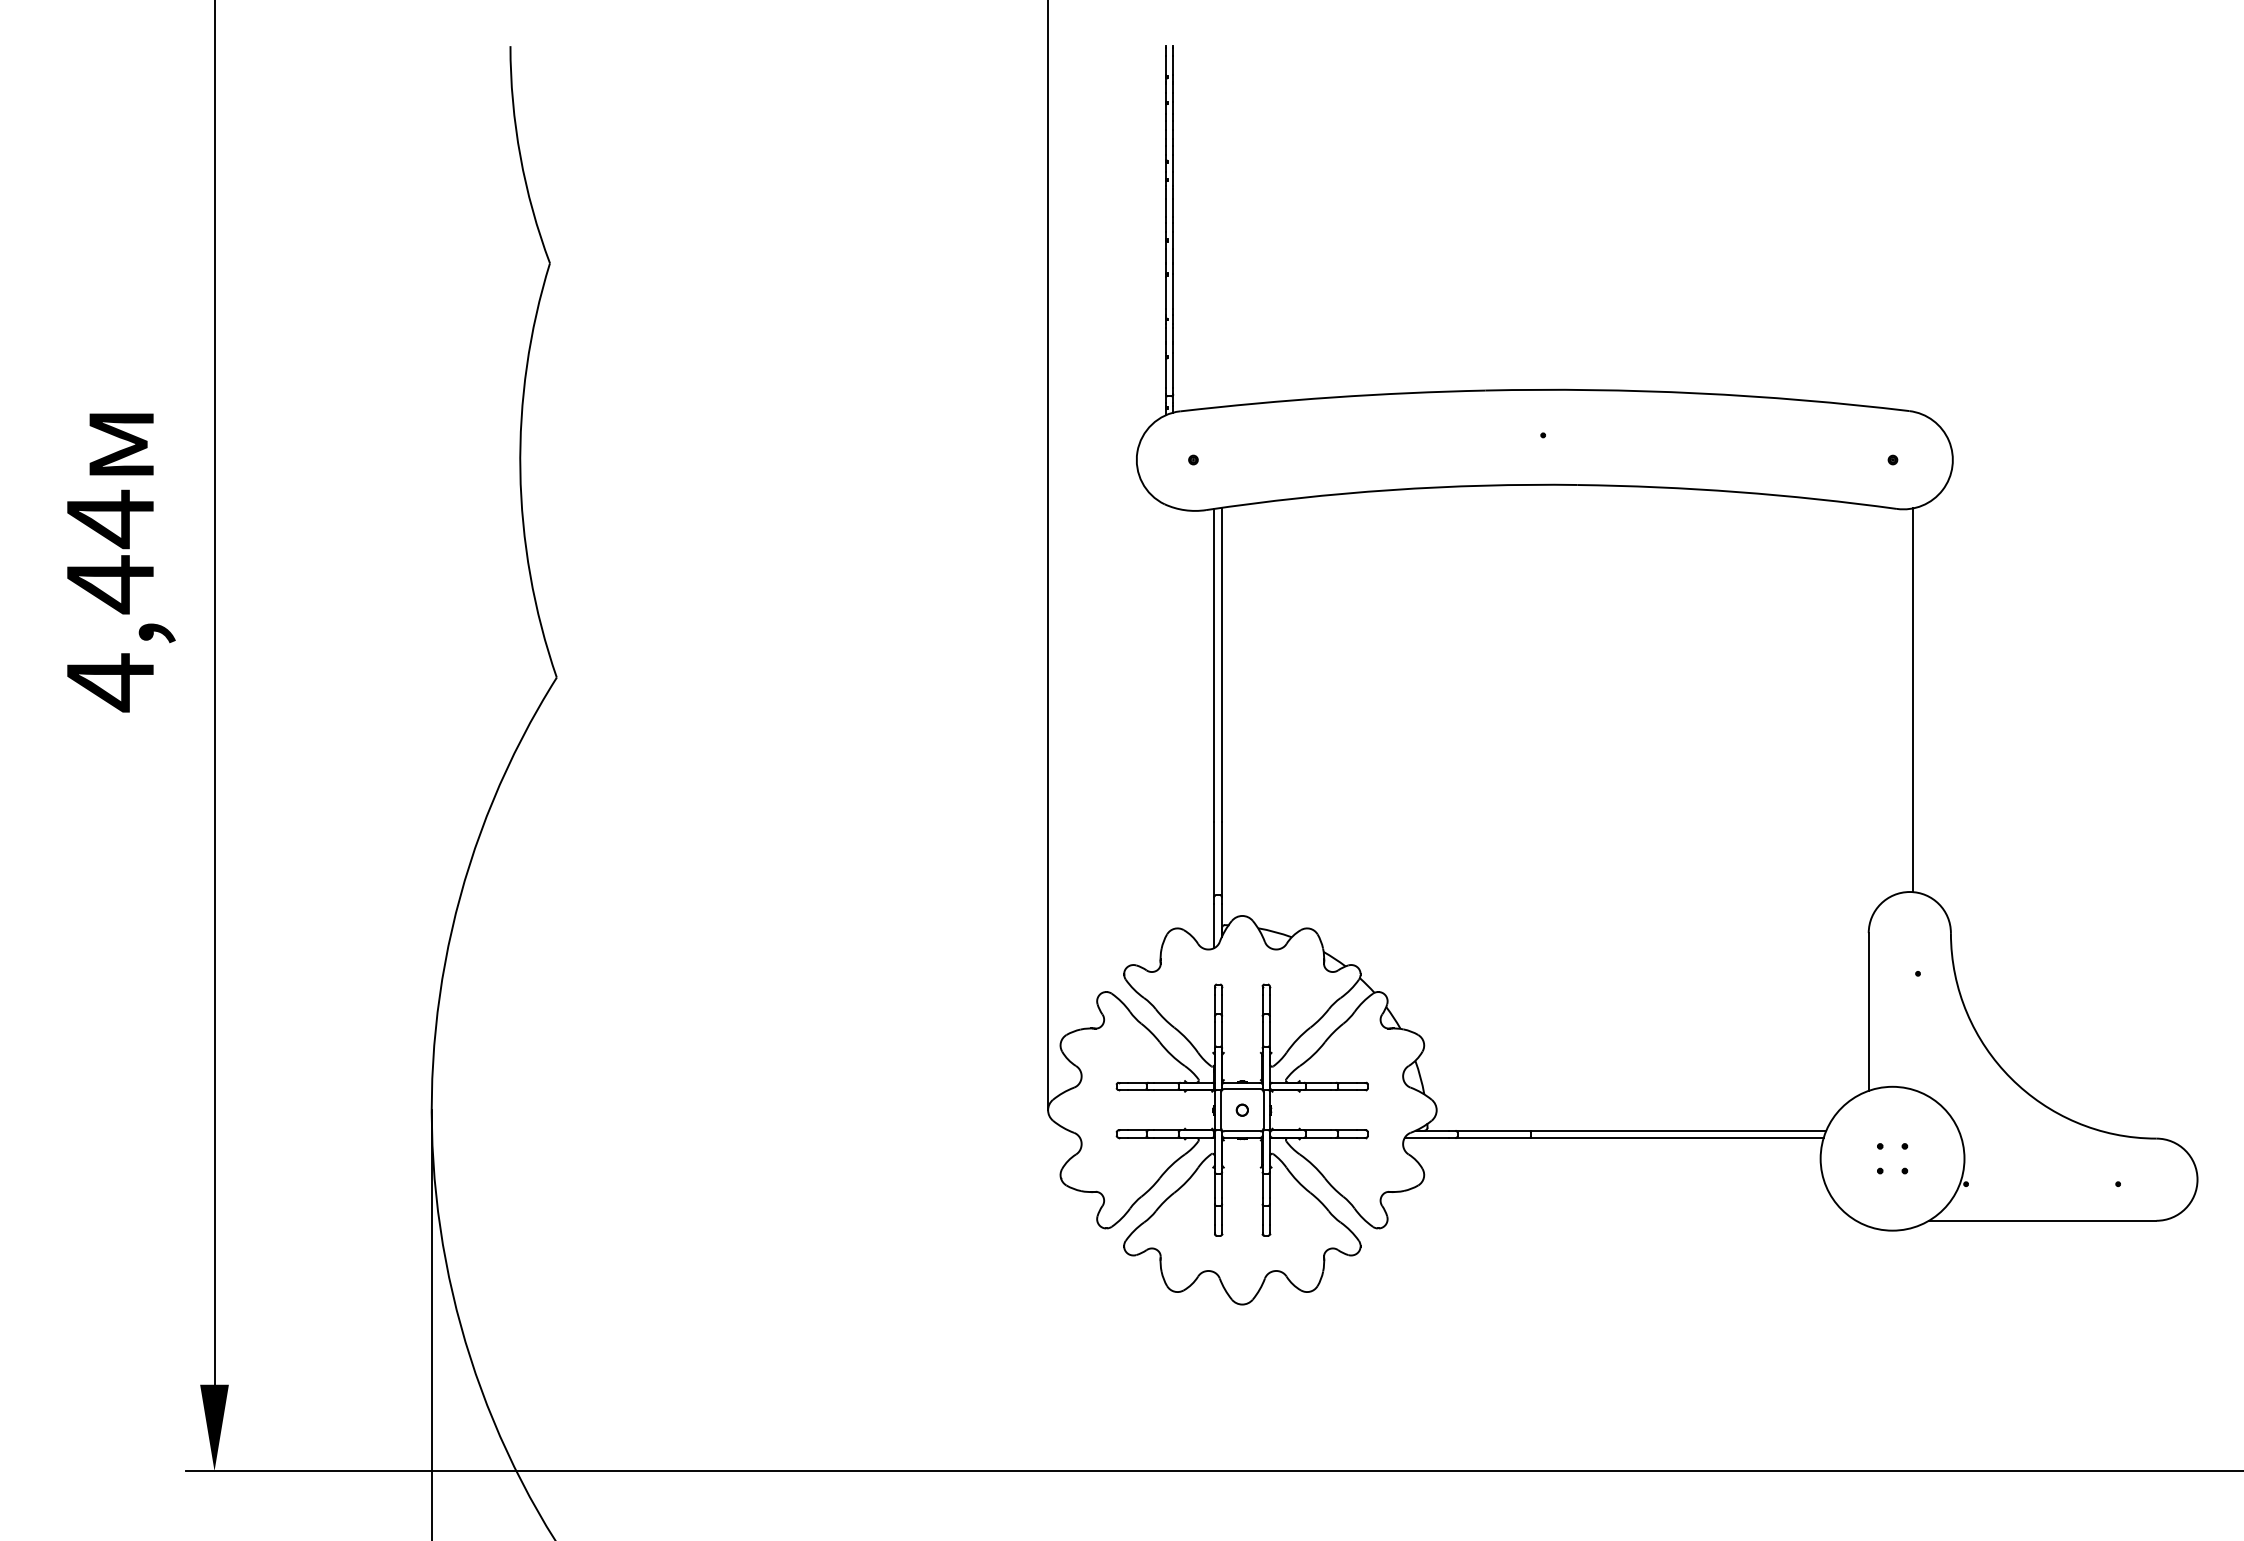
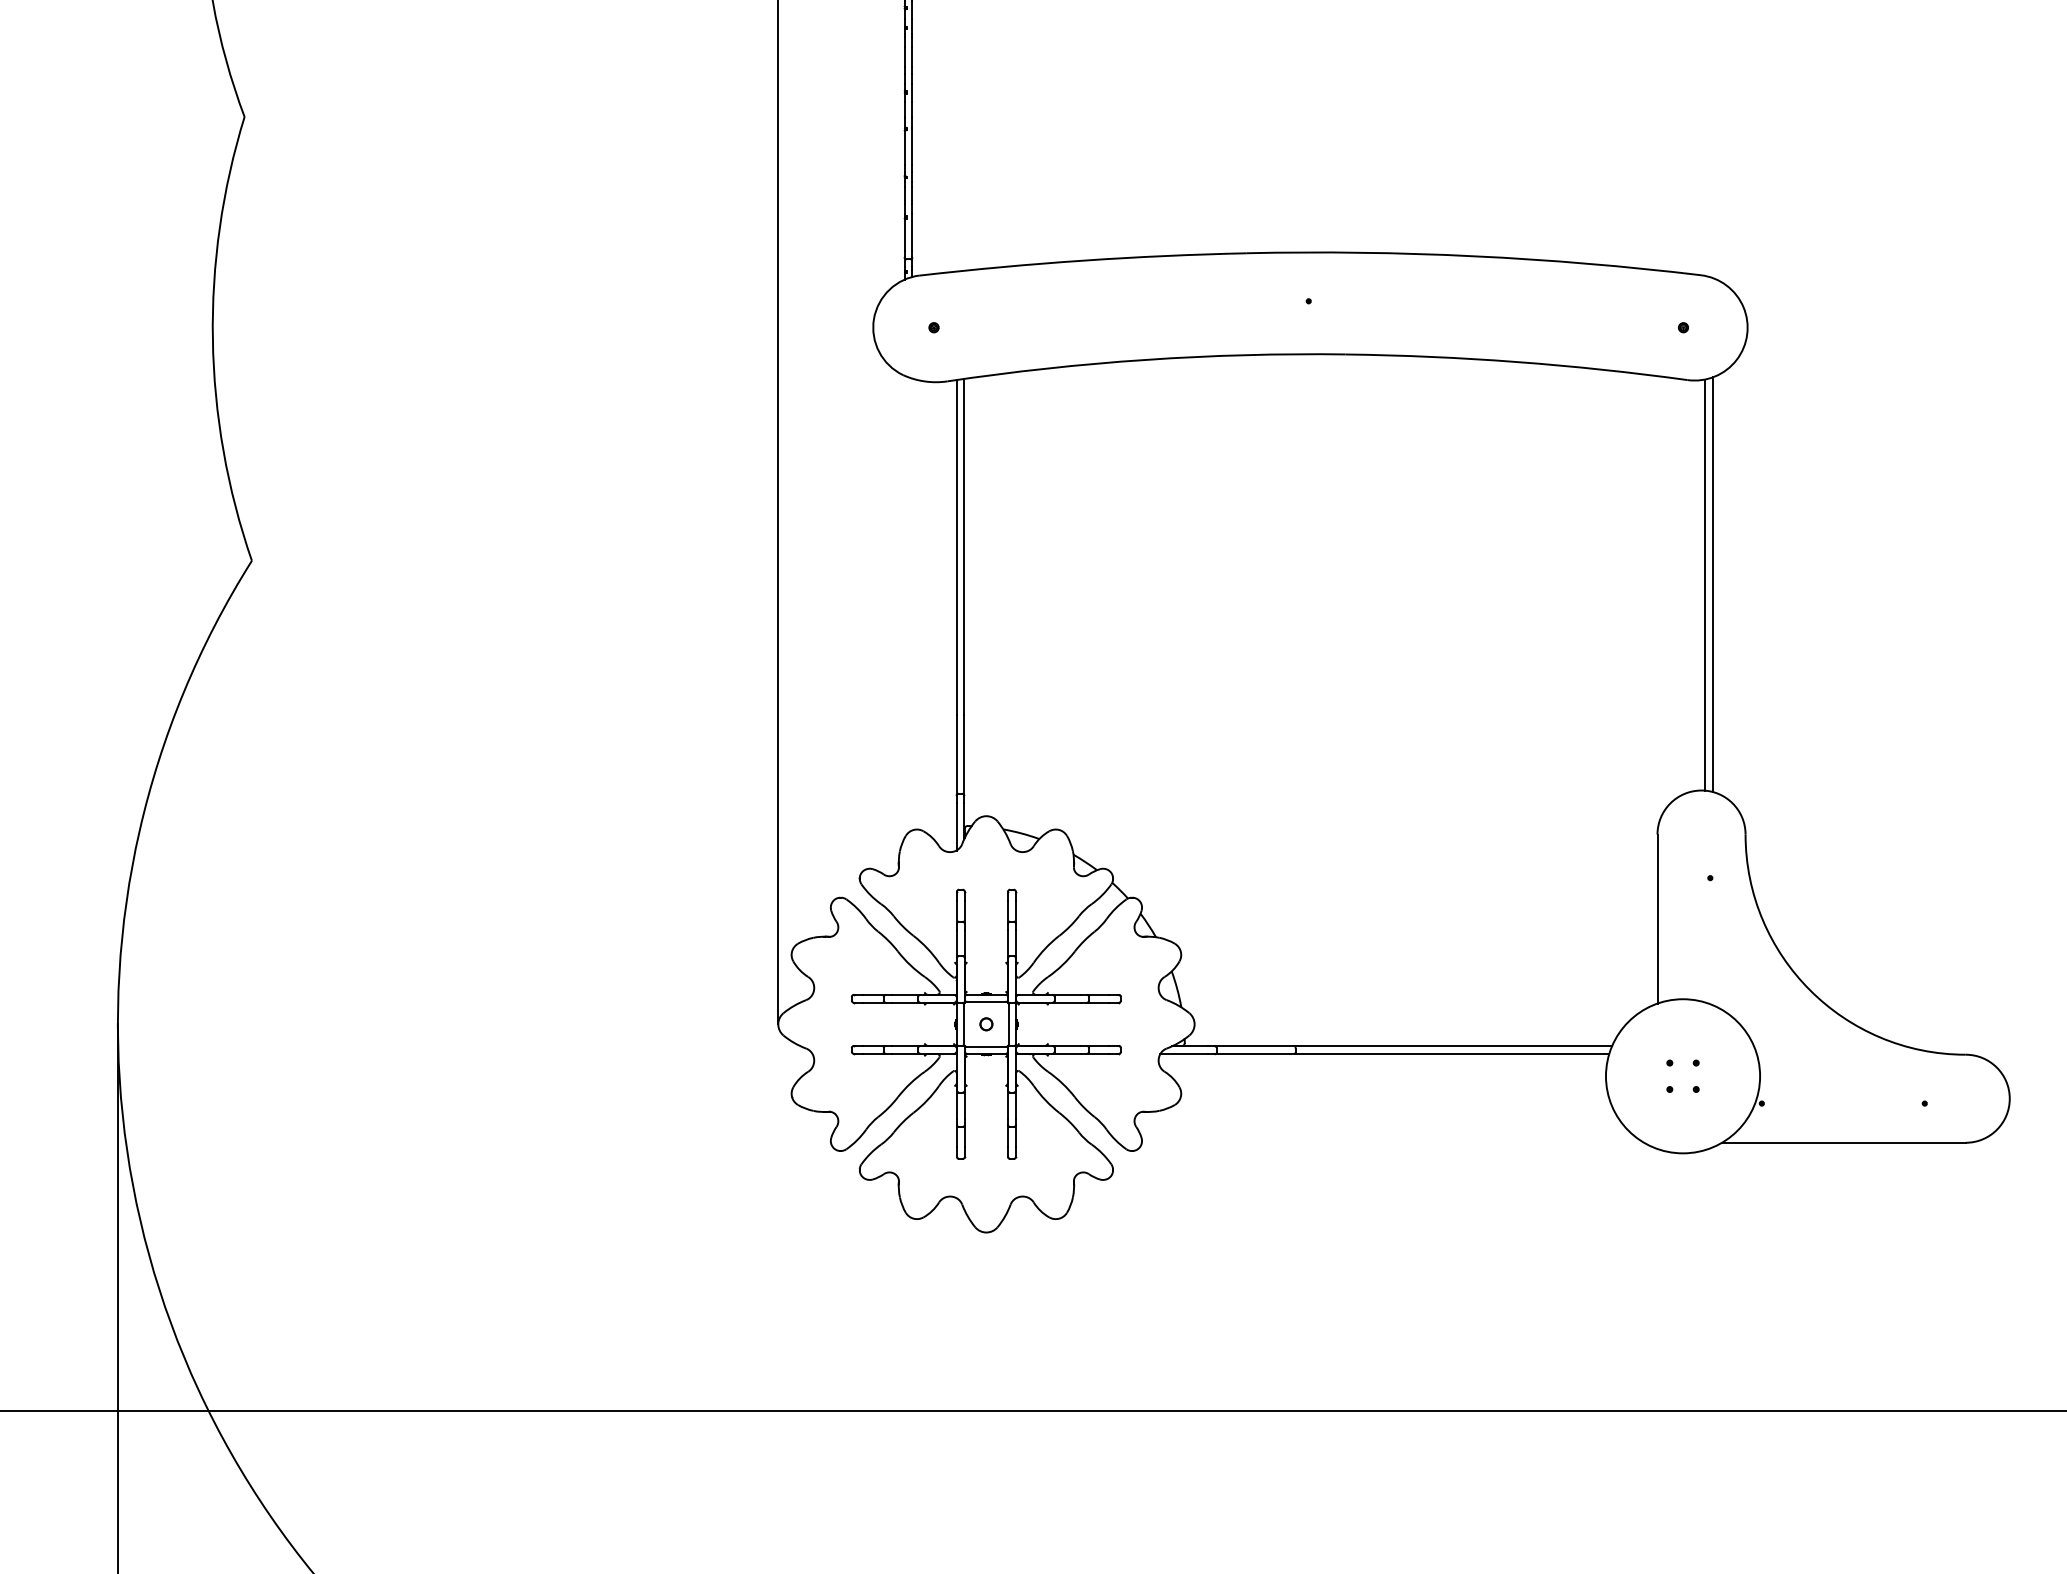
line: (1920, 699) -> (1712, 584), added

